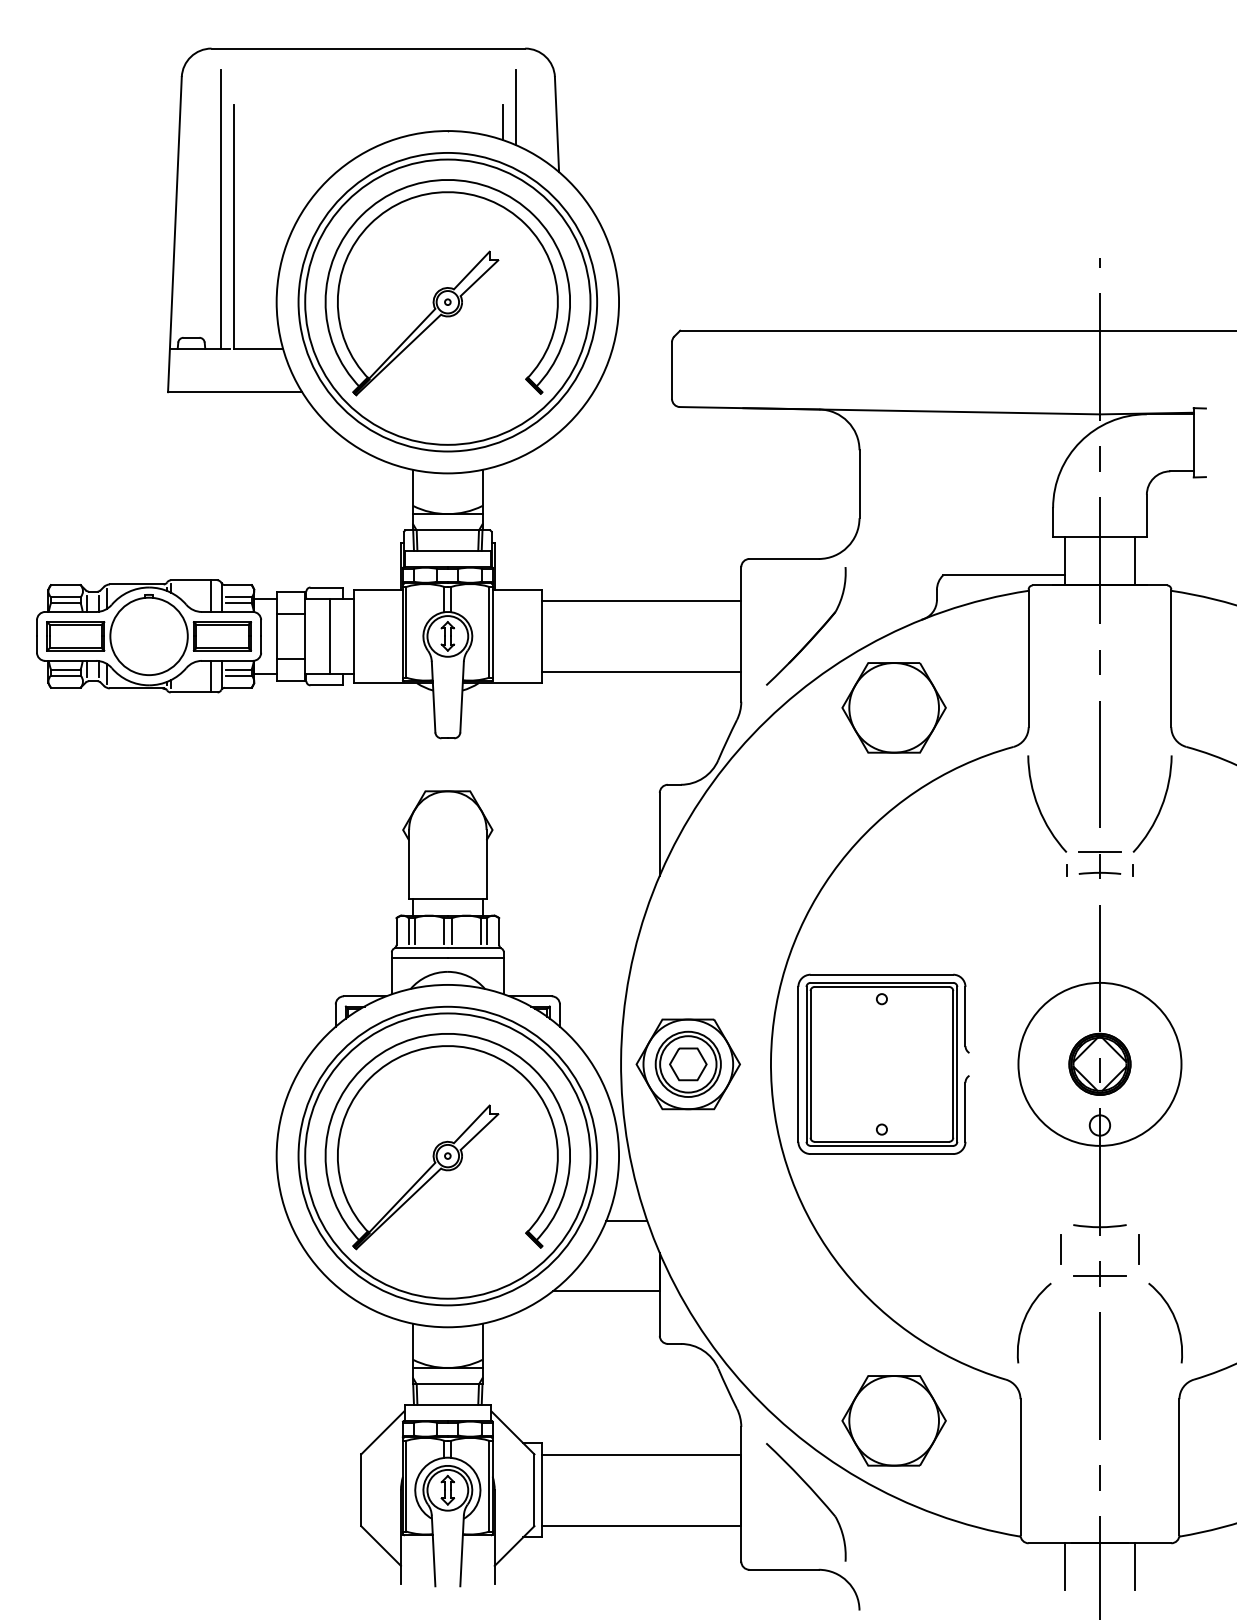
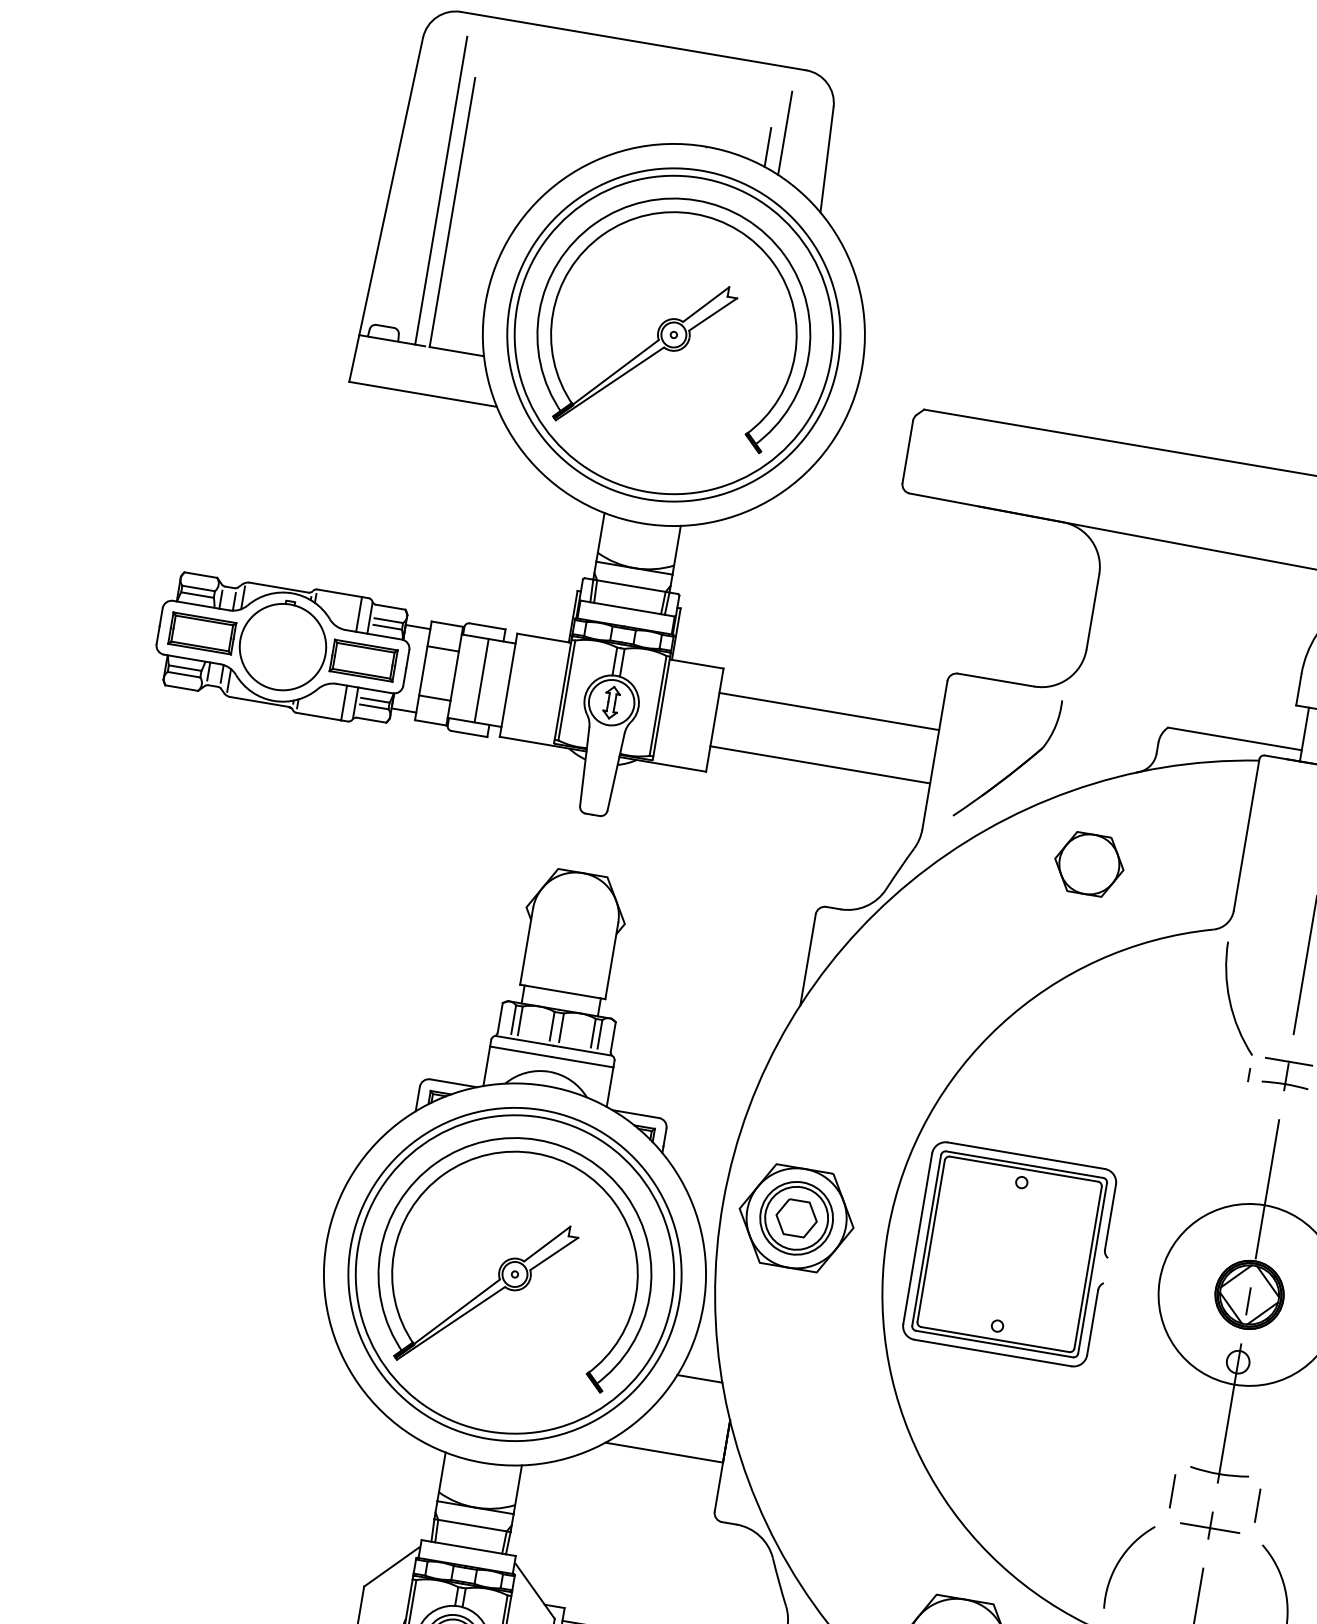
line: (641, 601) -> (820, 765), moved
line: (641, 671) -> (829, 711), moved
part: (893, 707) -> (1088, 863), size x0.6

